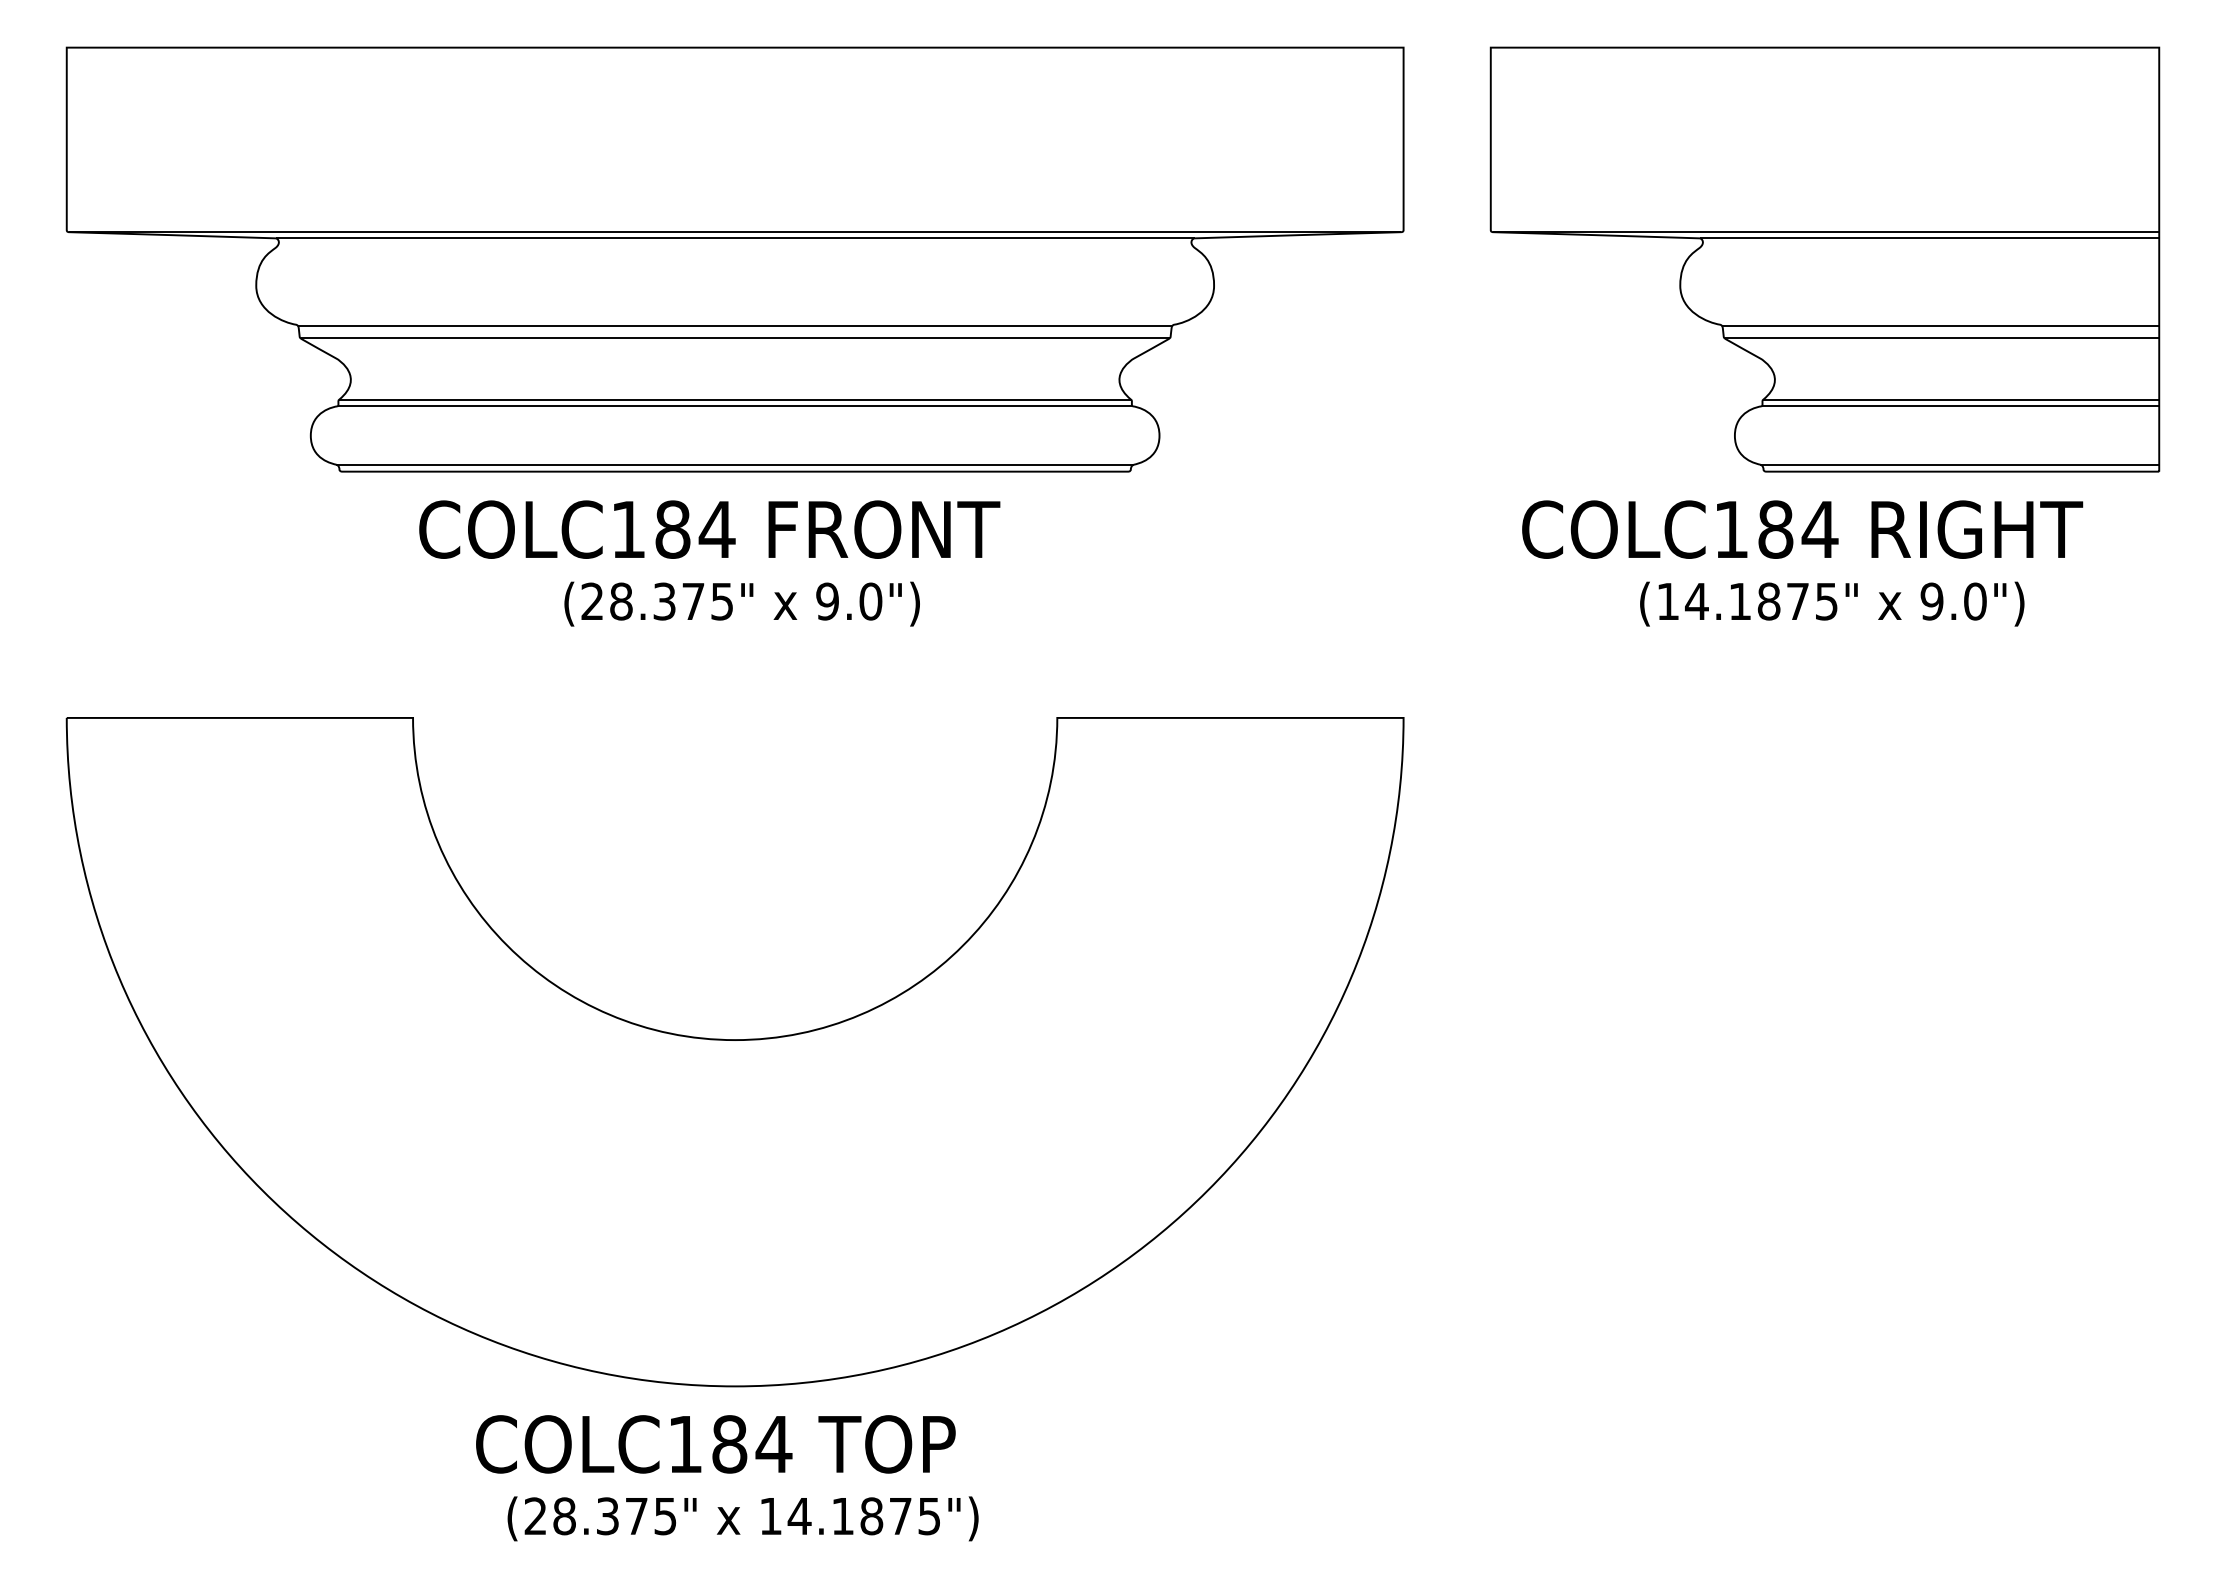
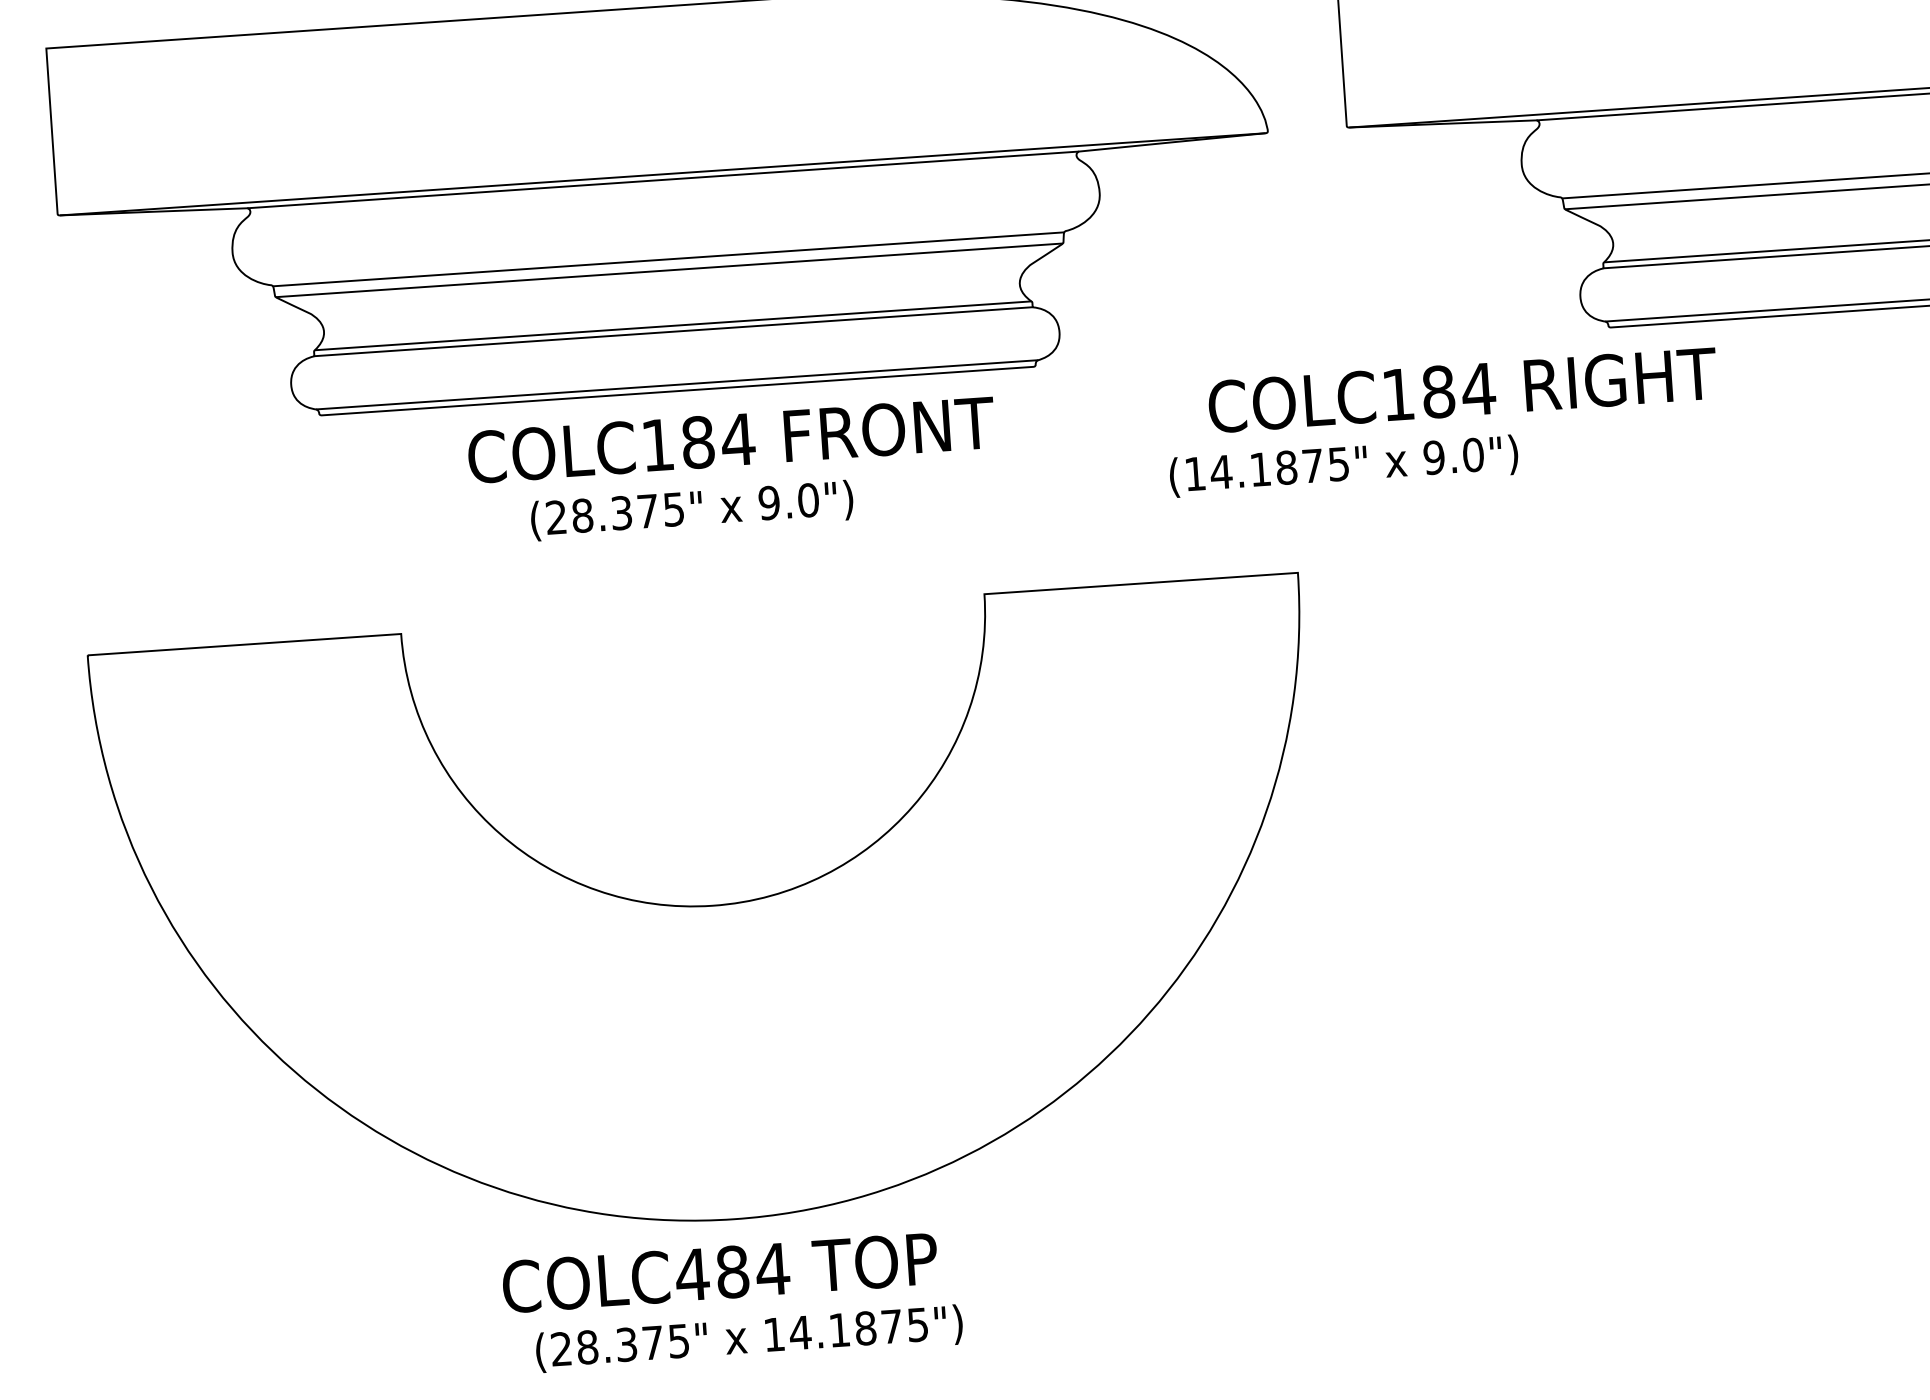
text: (709, 529) -> (731, 440), moved
text: (1802, 529) -> (1462, 390), moved
text: (1832, 603) -> (1344, 465), moved
text: (684, 1444) -> (691, 1274), COLC184 -> COLC484

